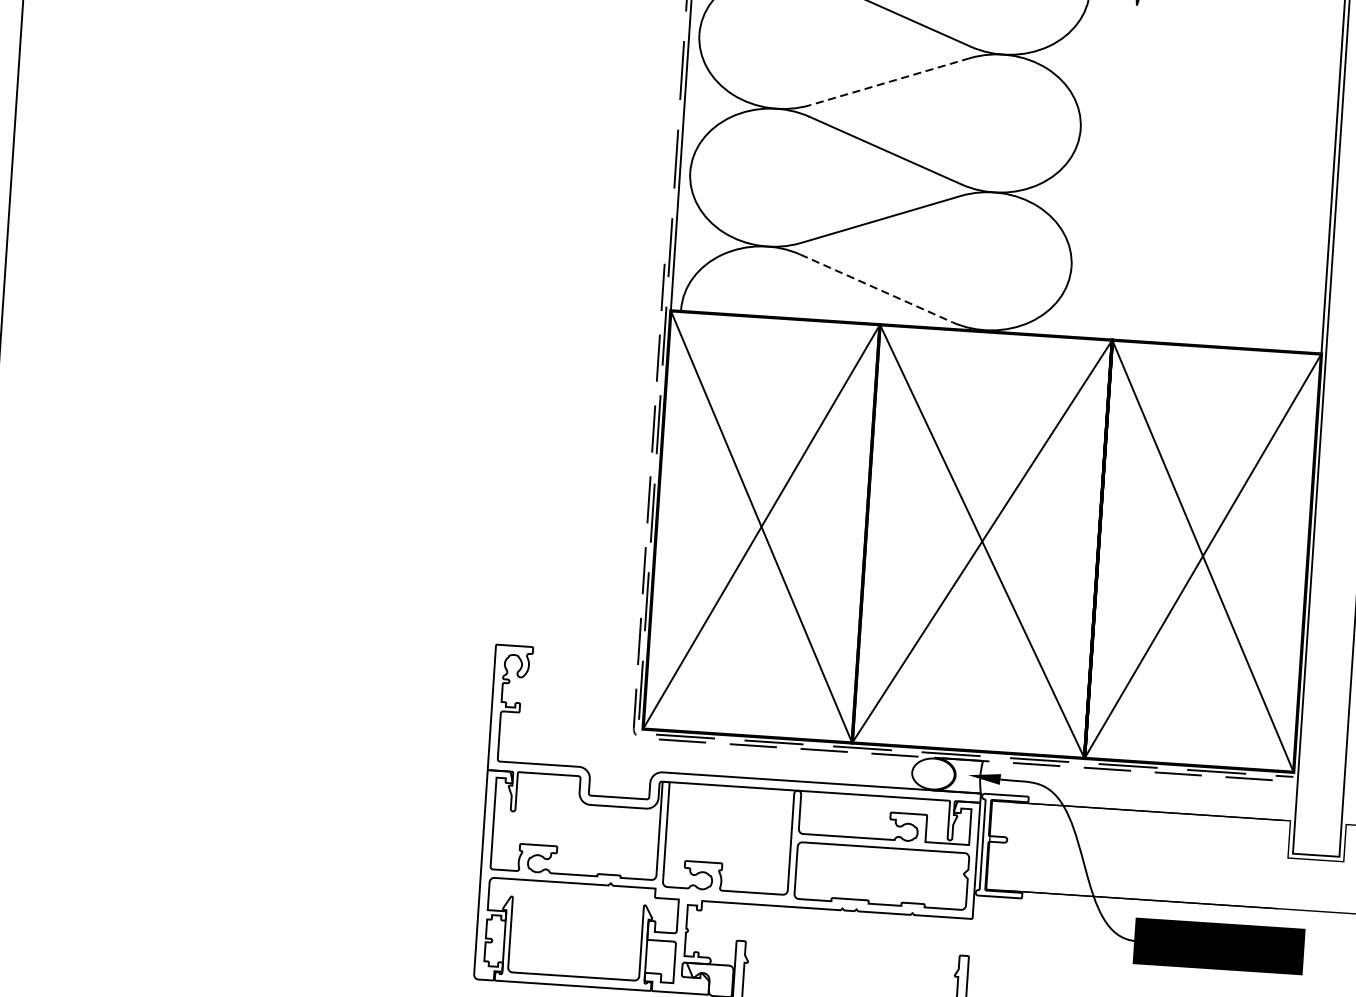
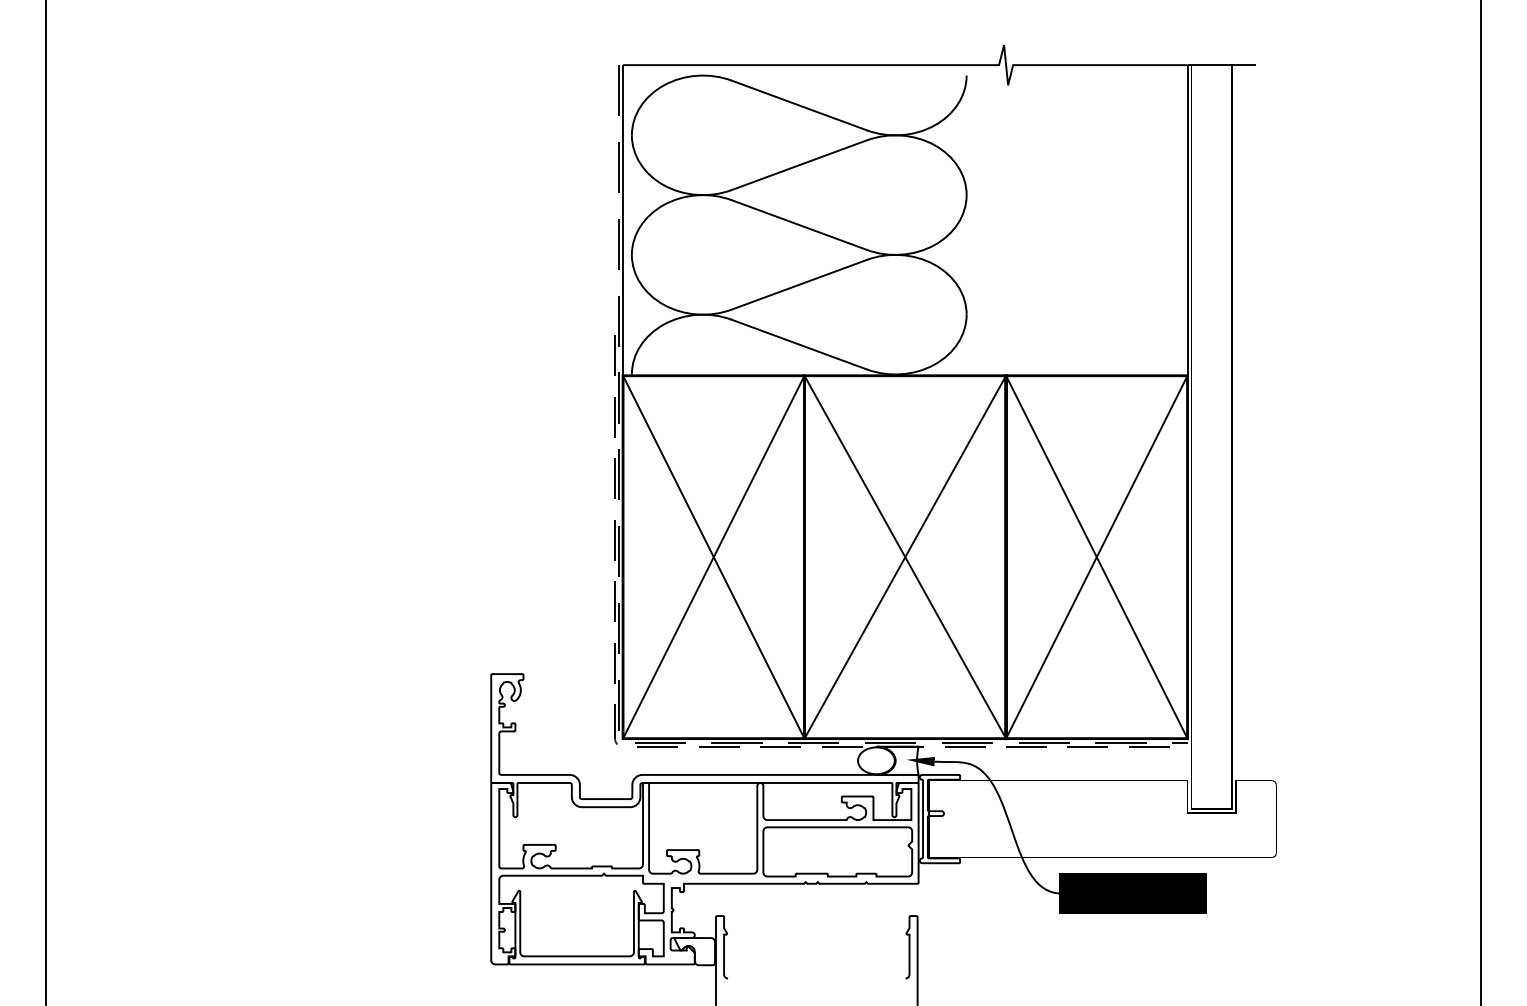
line: (889, 81) -> (798, 165), dashed -> solid
line: (876, 288) -> (799, 344), dashed -> solid

